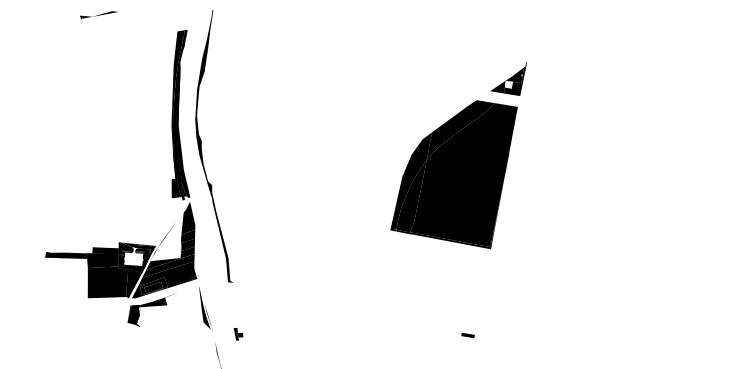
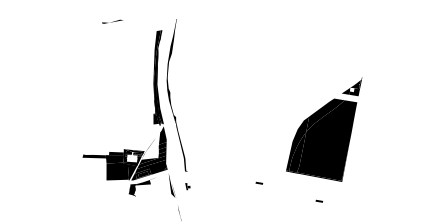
part: (459, 155) -> (324, 129), moved
part: (361, 301) -> (259, 182), added
part: (237, 334) -> (187, 186), moved

